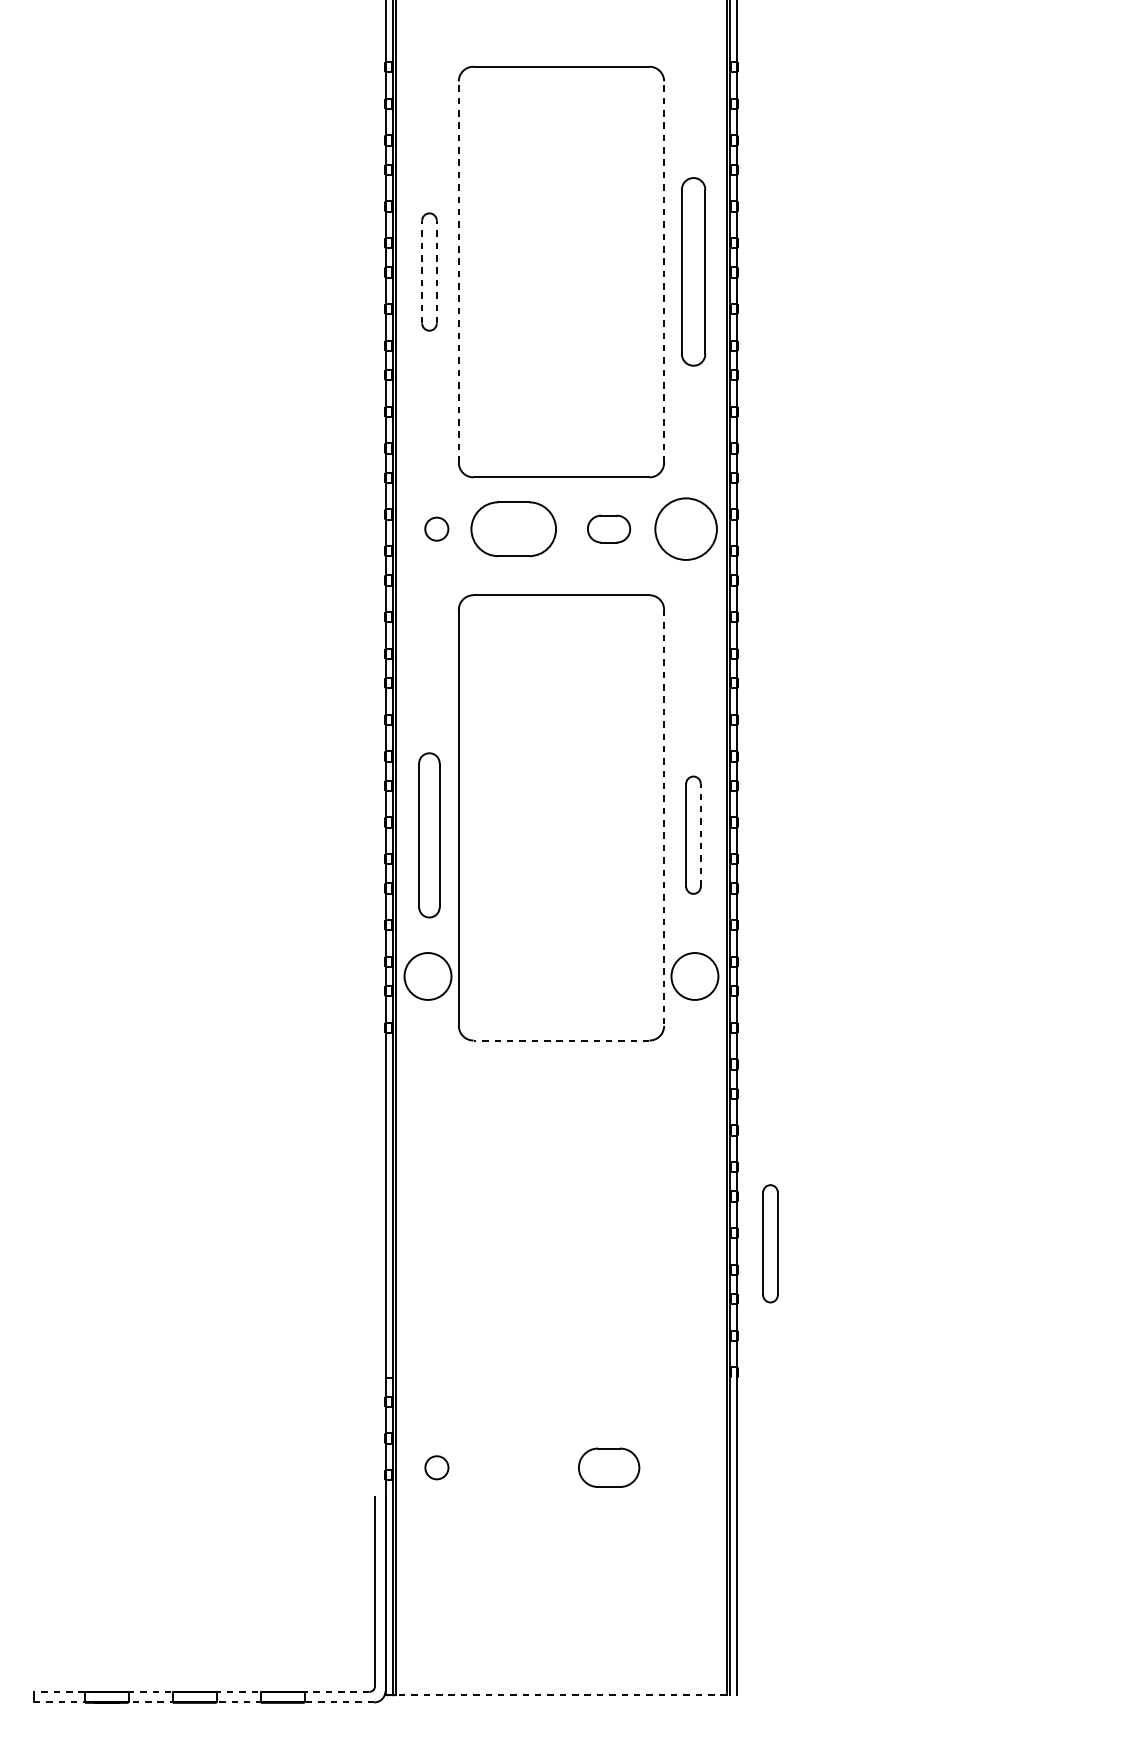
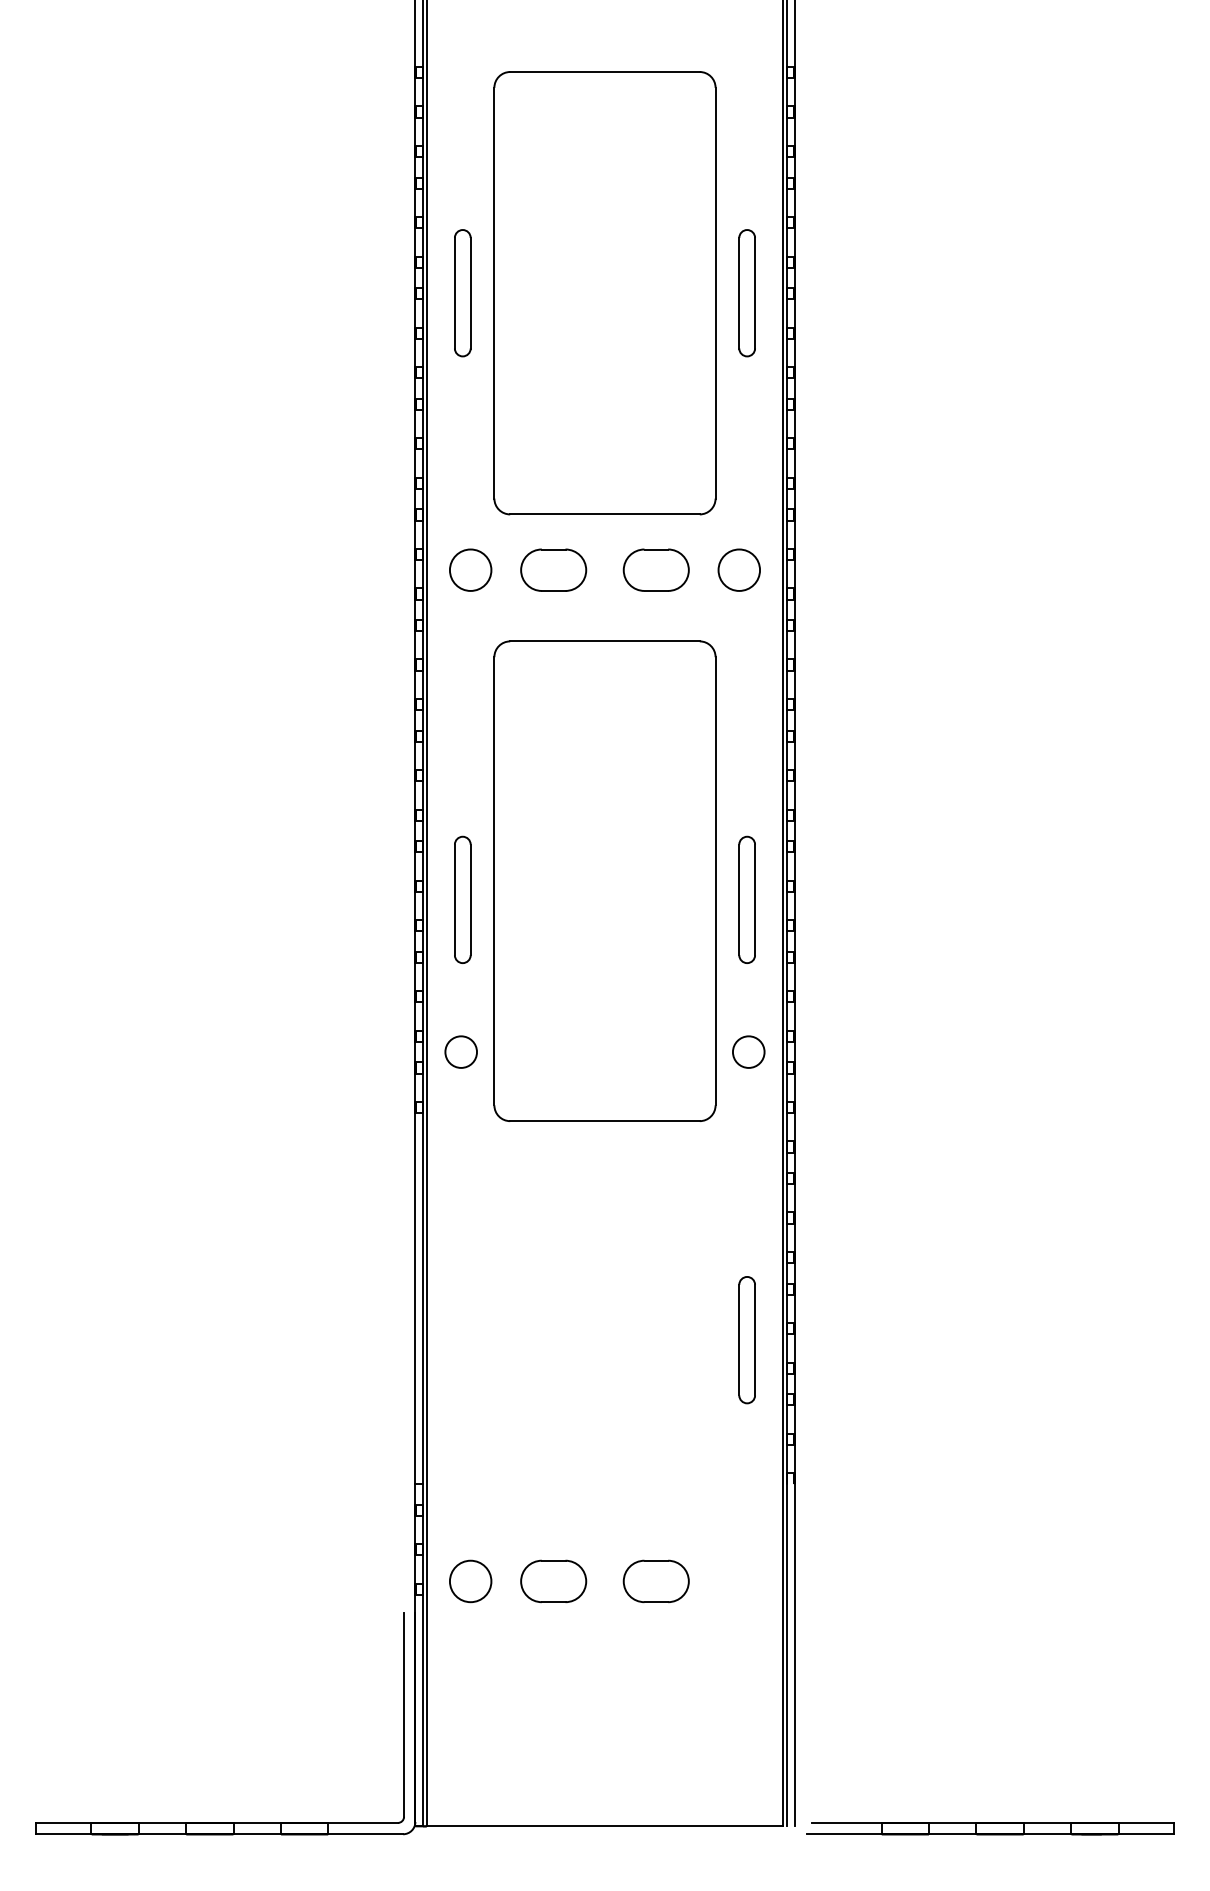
line: (421, 271) -> (454, 292), dashed -> solid
line: (436, 271) -> (470, 292), dashed -> solid
line: (458, 271) -> (494, 292), dashed -> solid
line: (664, 271) -> (715, 292), dashed -> solid
part: (692, 272) -> (746, 293), size x0.62
circle: (436, 528) -> (470, 569), size x1.67
part: (513, 528) -> (553, 569), size x0.71
part: (608, 528) -> (655, 569), size x1.43
circle: (686, 528) -> (739, 569), size x0.62
line: (664, 818) -> (715, 881), dashed -> solid
part: (429, 834) -> (462, 899), size x0.71
line: (701, 834) -> (755, 899), dashed -> solid
circle: (428, 975) -> (461, 1051), size x0.62
circle: (694, 975) -> (748, 1051), size x0.62
line: (561, 1040) -> (604, 1121), dashed -> solid
part: (769, 1244) -> (746, 1340), moved
part: (513, 1466) -> (553, 1580), added
circle: (436, 1467) -> (470, 1581), size x1.67
line: (201, 1691) -> (217, 1822), dashed -> solid
line: (561, 1695) -> (604, 1826), dashed -> solid
part: (919, 1697) -> (990, 1828), added
line: (203, 1702) -> (219, 1834), dashed -> solid

